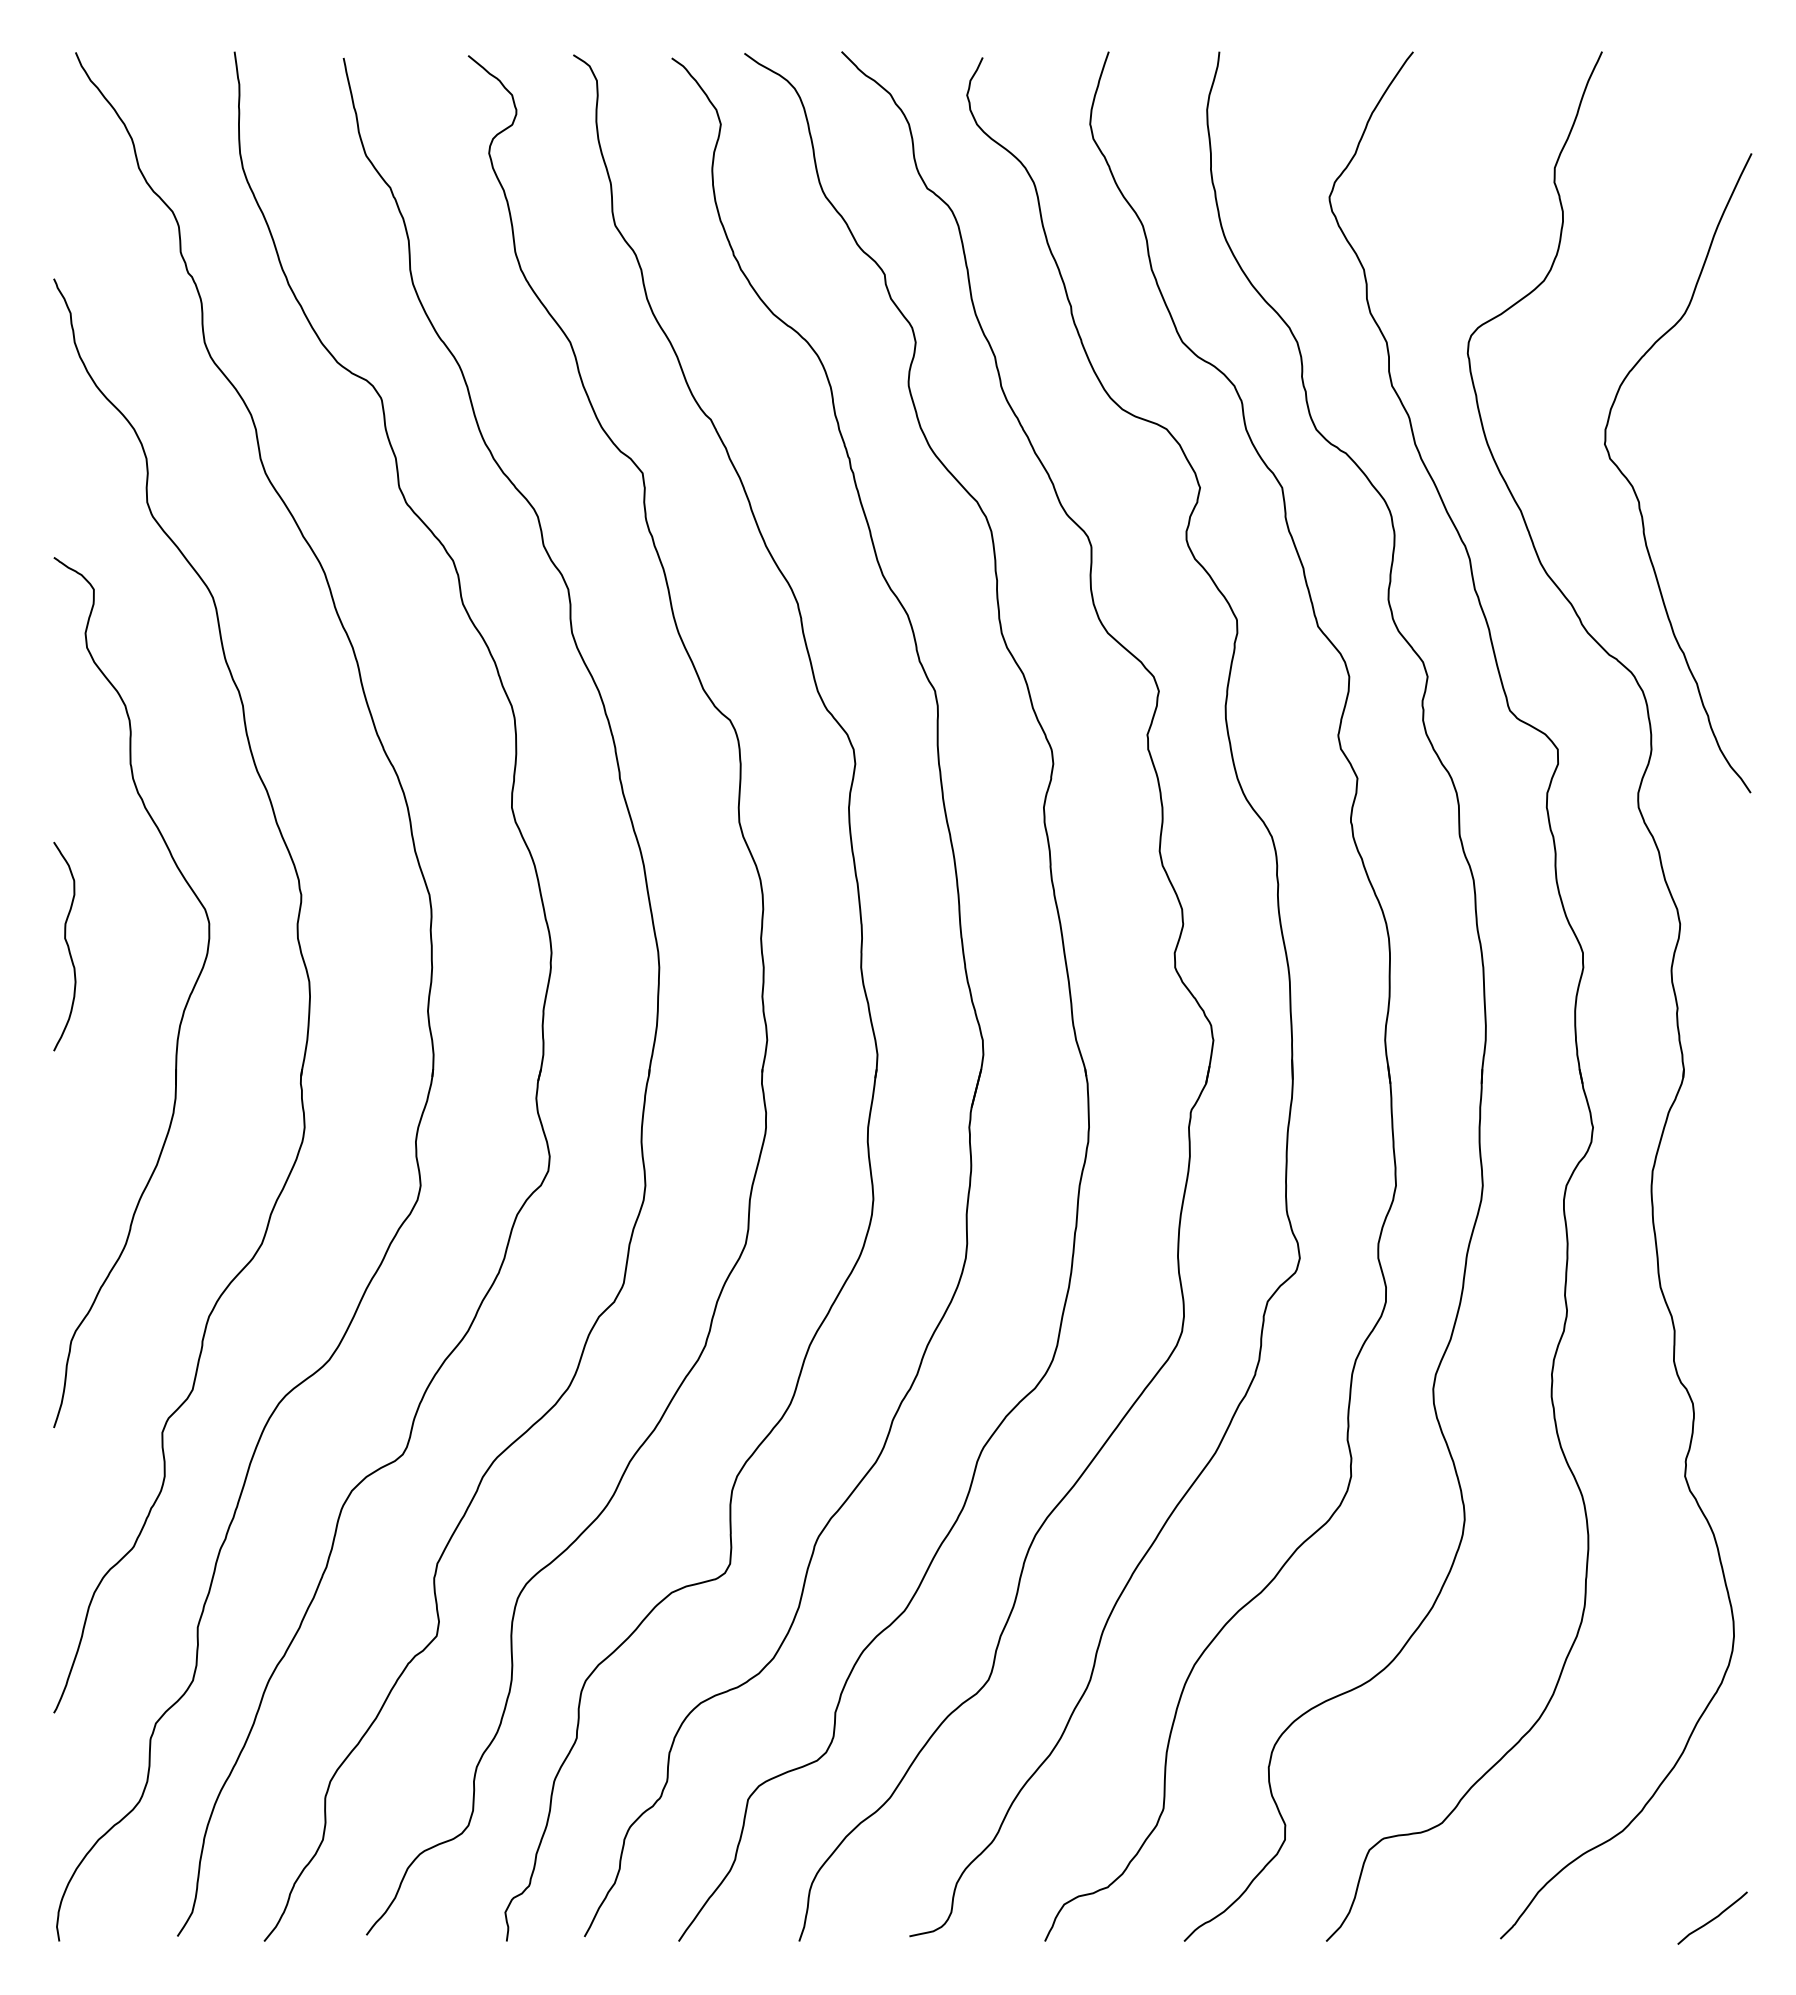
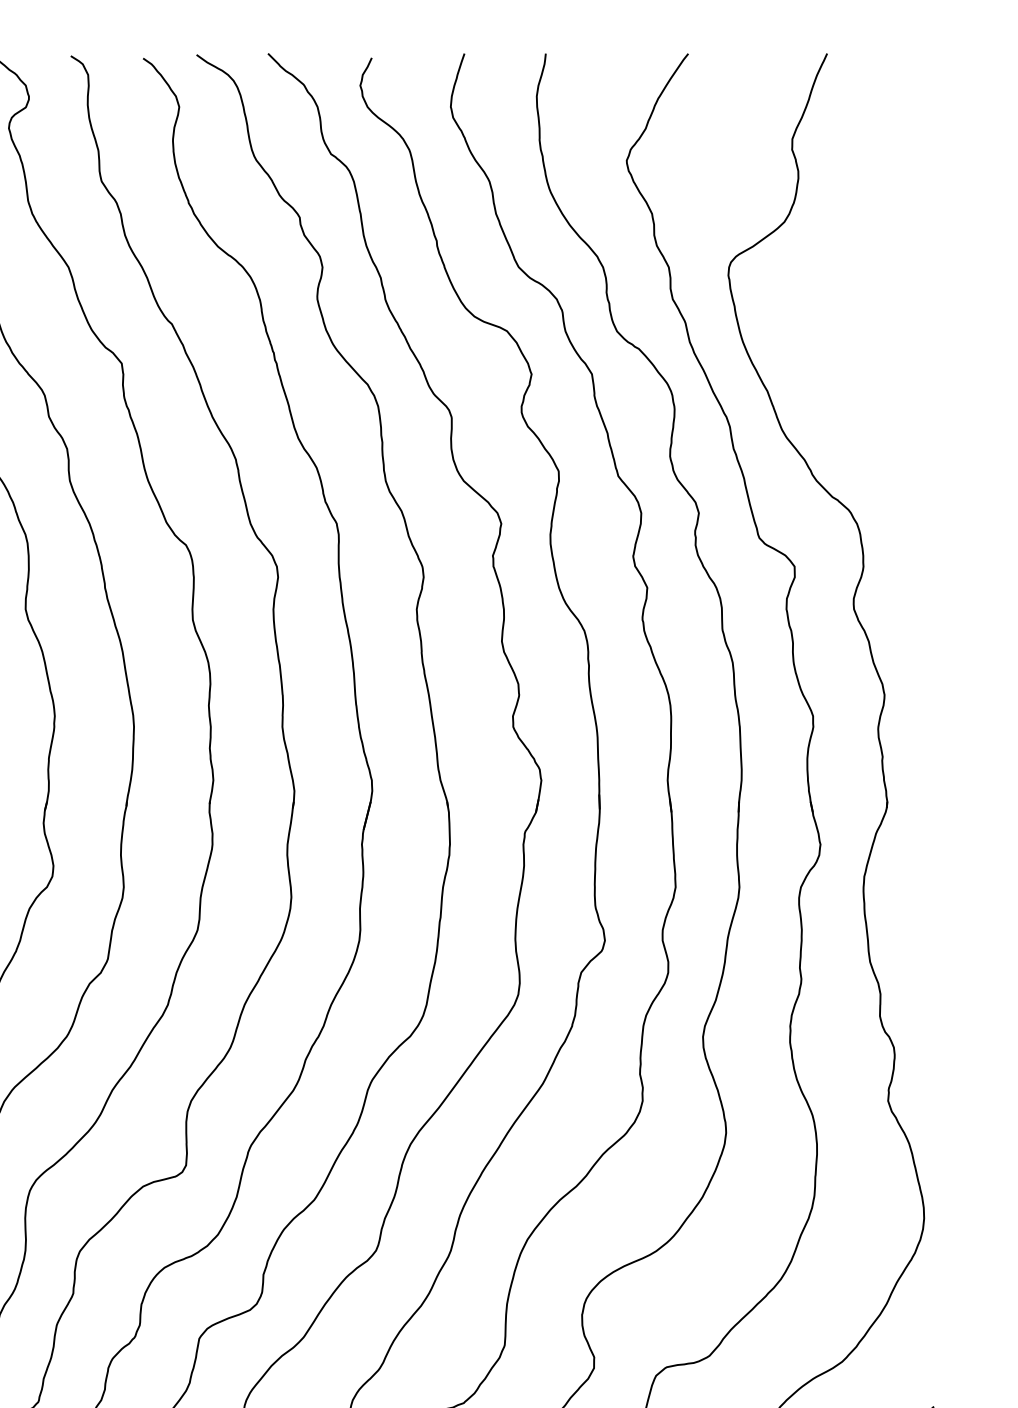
curve: (1635, 490) -> (851, 376), removed

